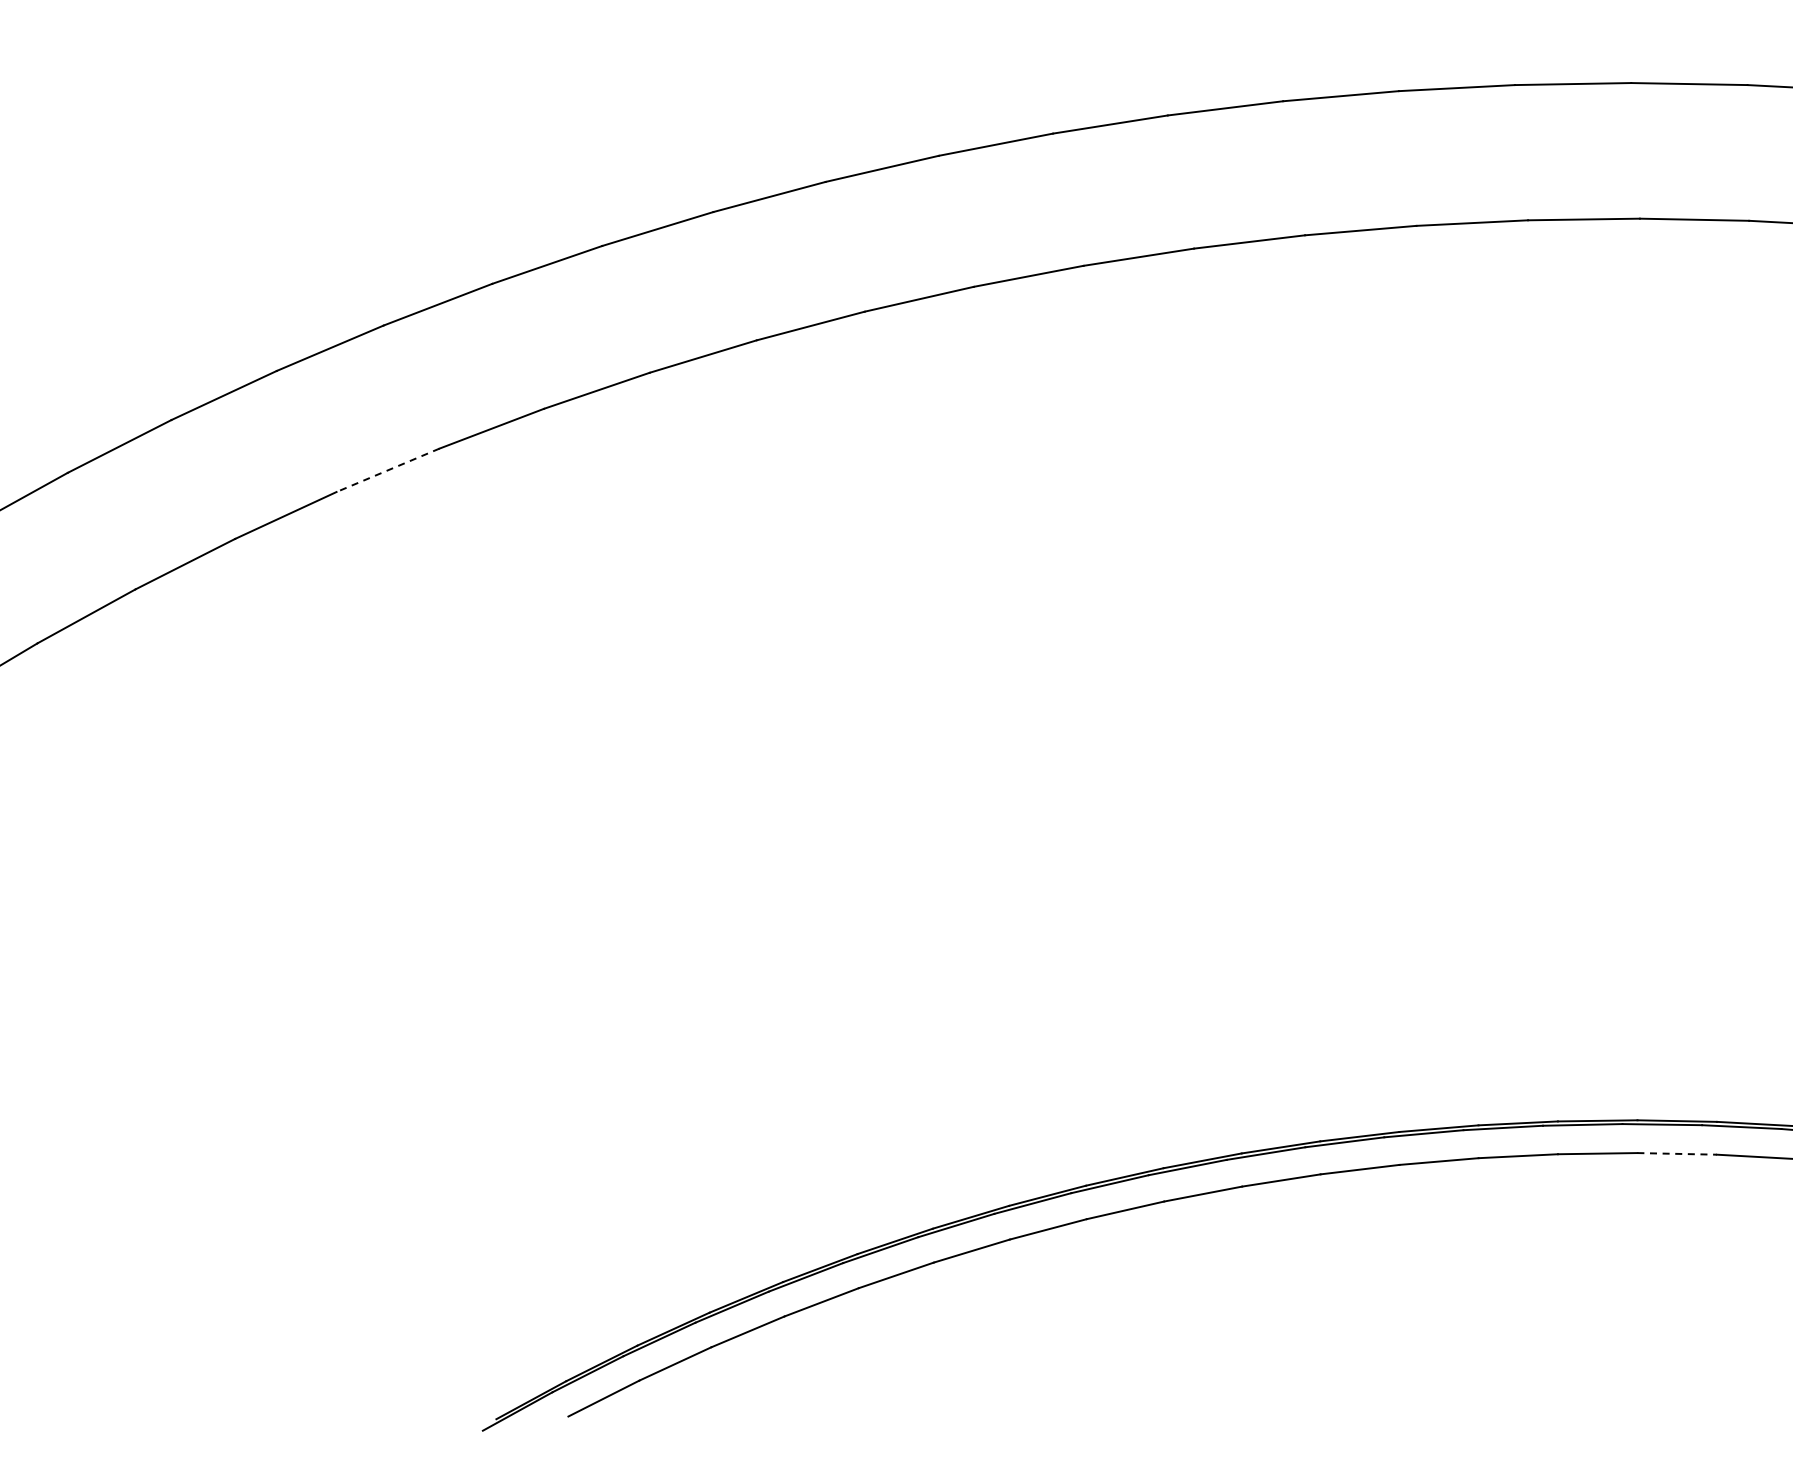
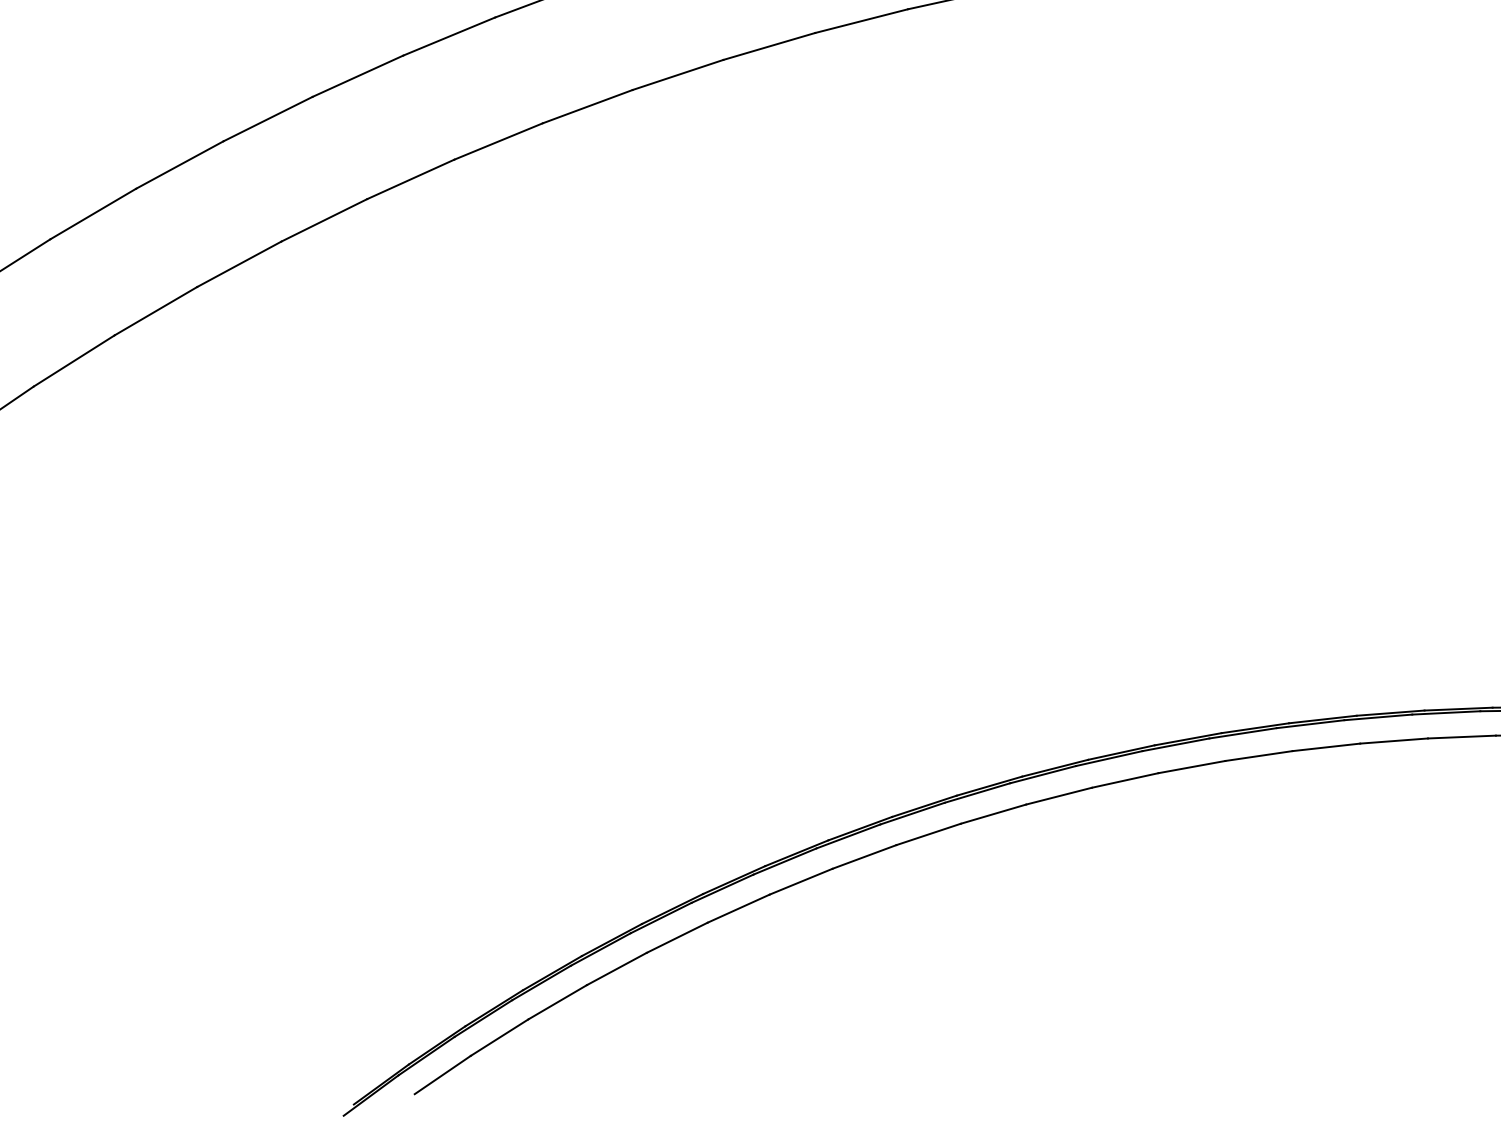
line: (388, 470) -> (156, 311), dashed -> solid
line: (1677, 1153) -> (1326, 746), dashed -> solid

